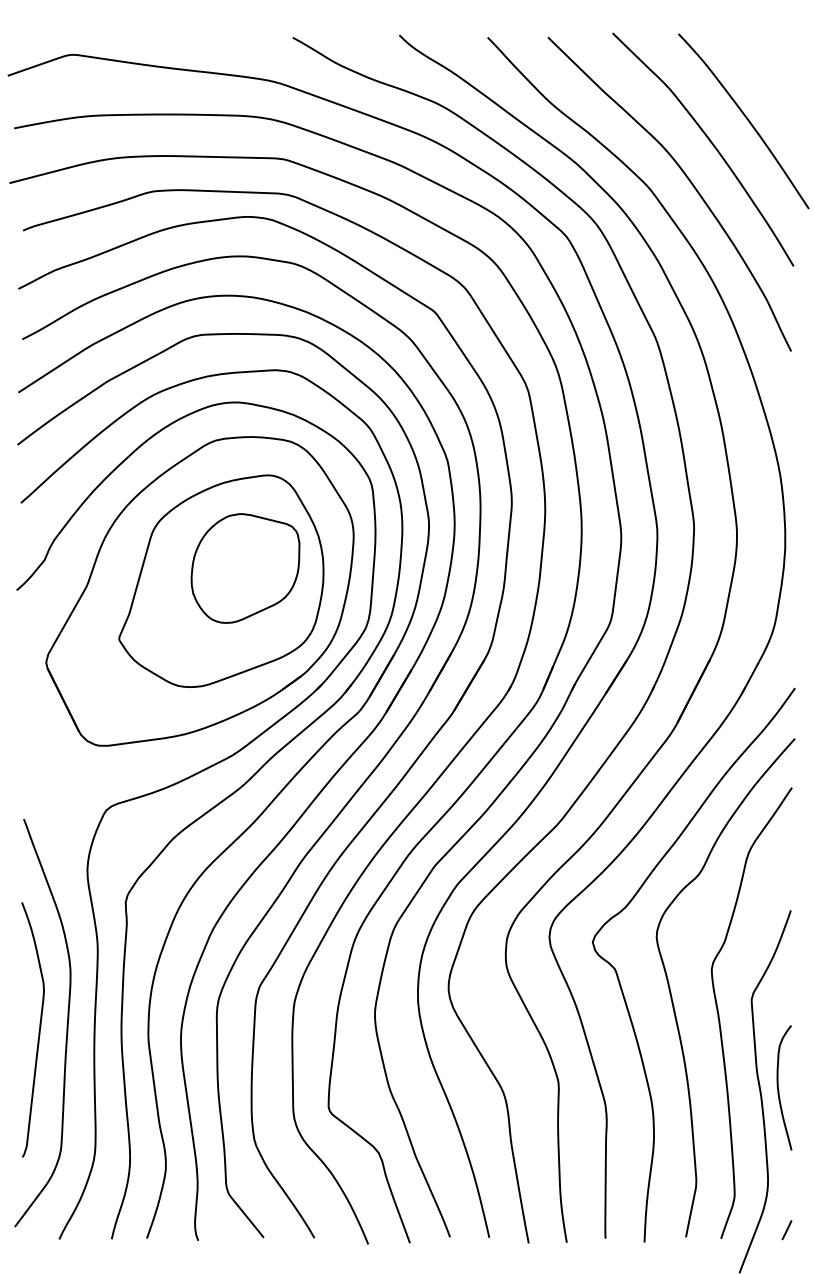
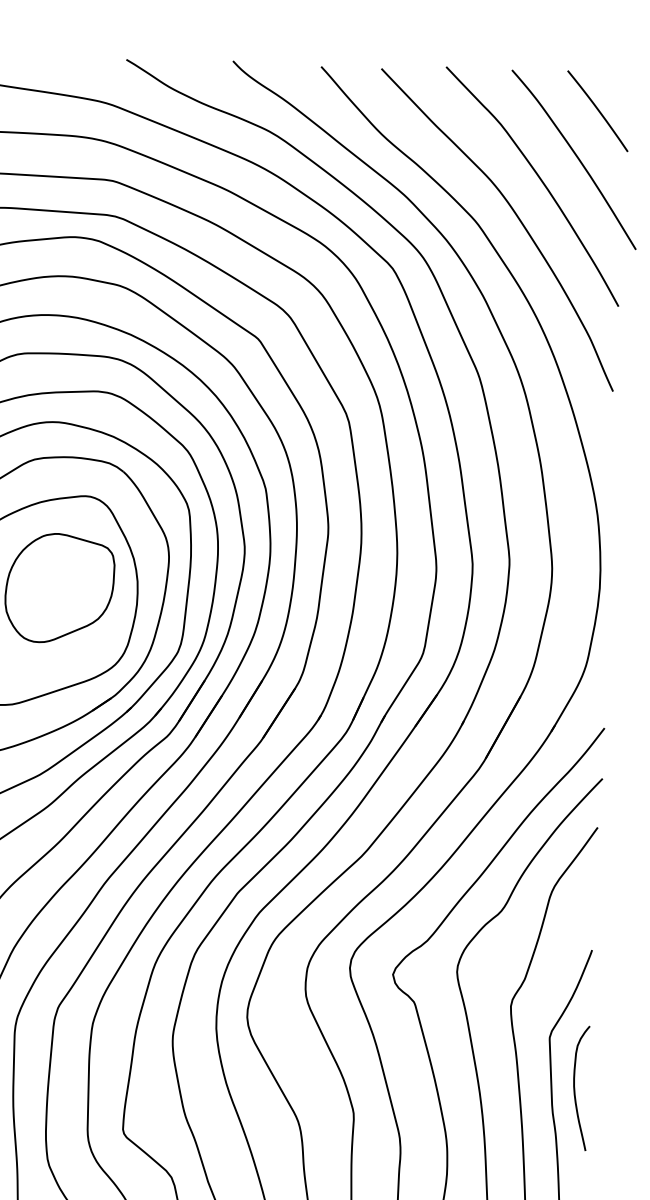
curve: (765, 71) -> (597, 110), added
curve: (779, 1090) -> (575, 1090), moved

